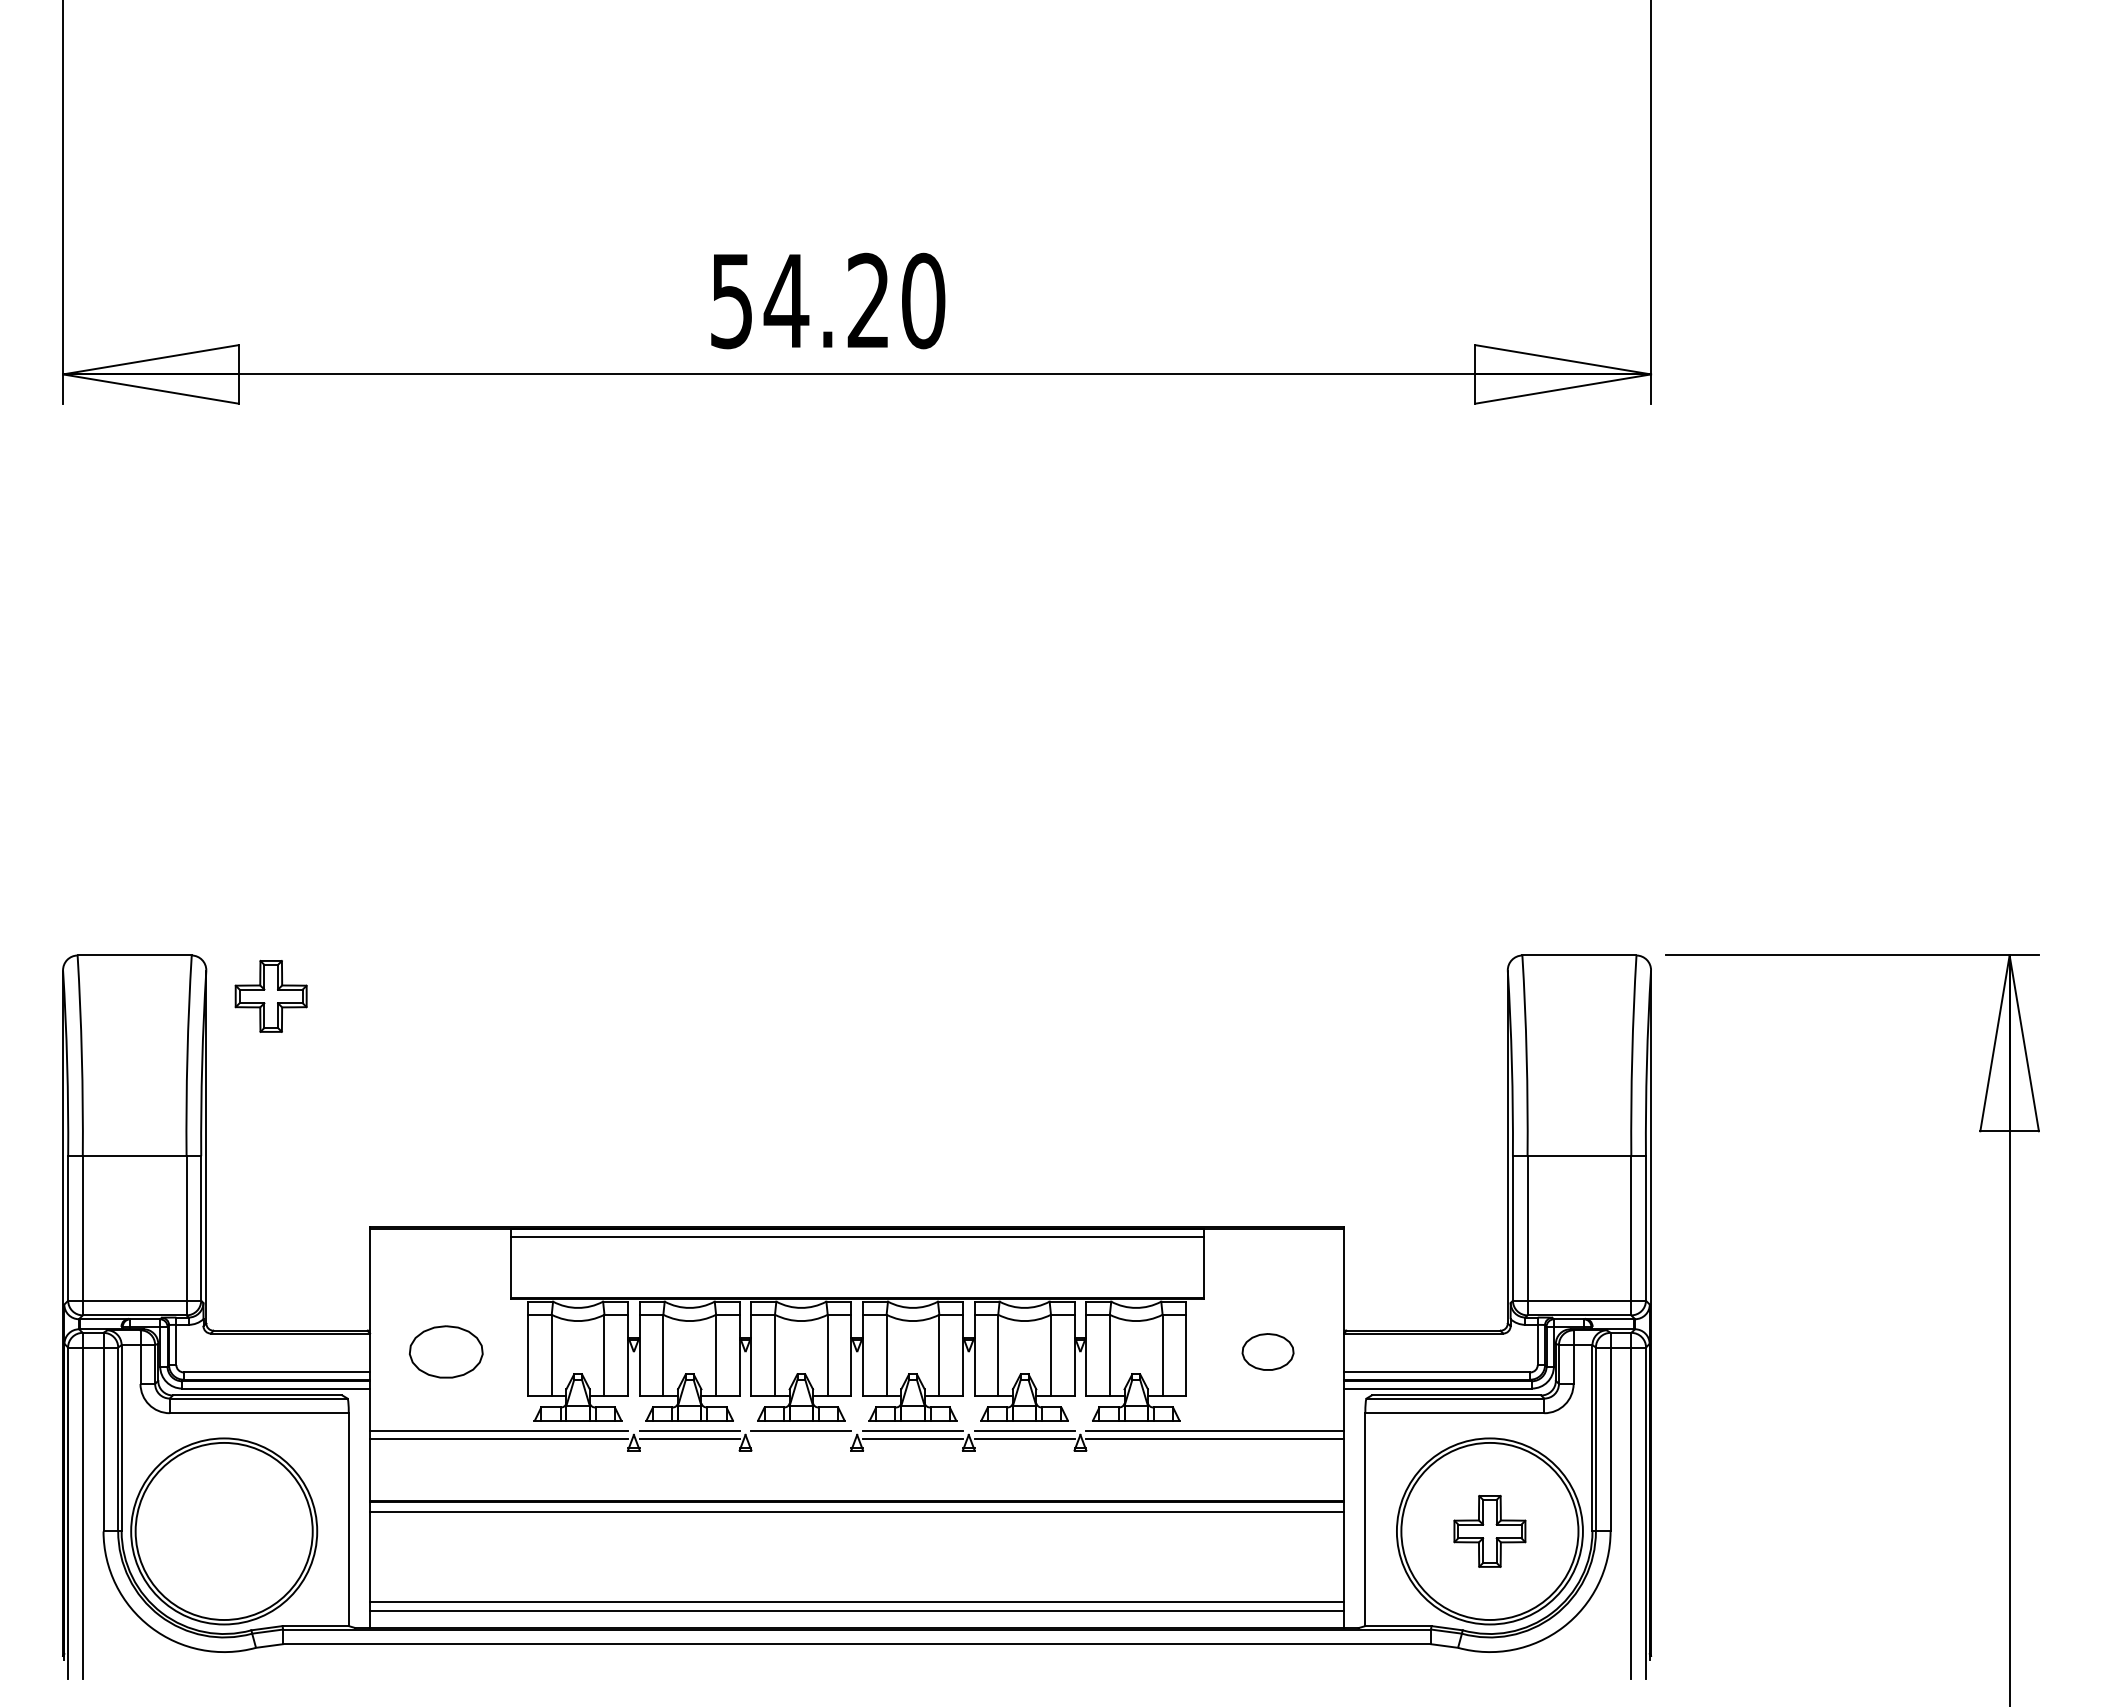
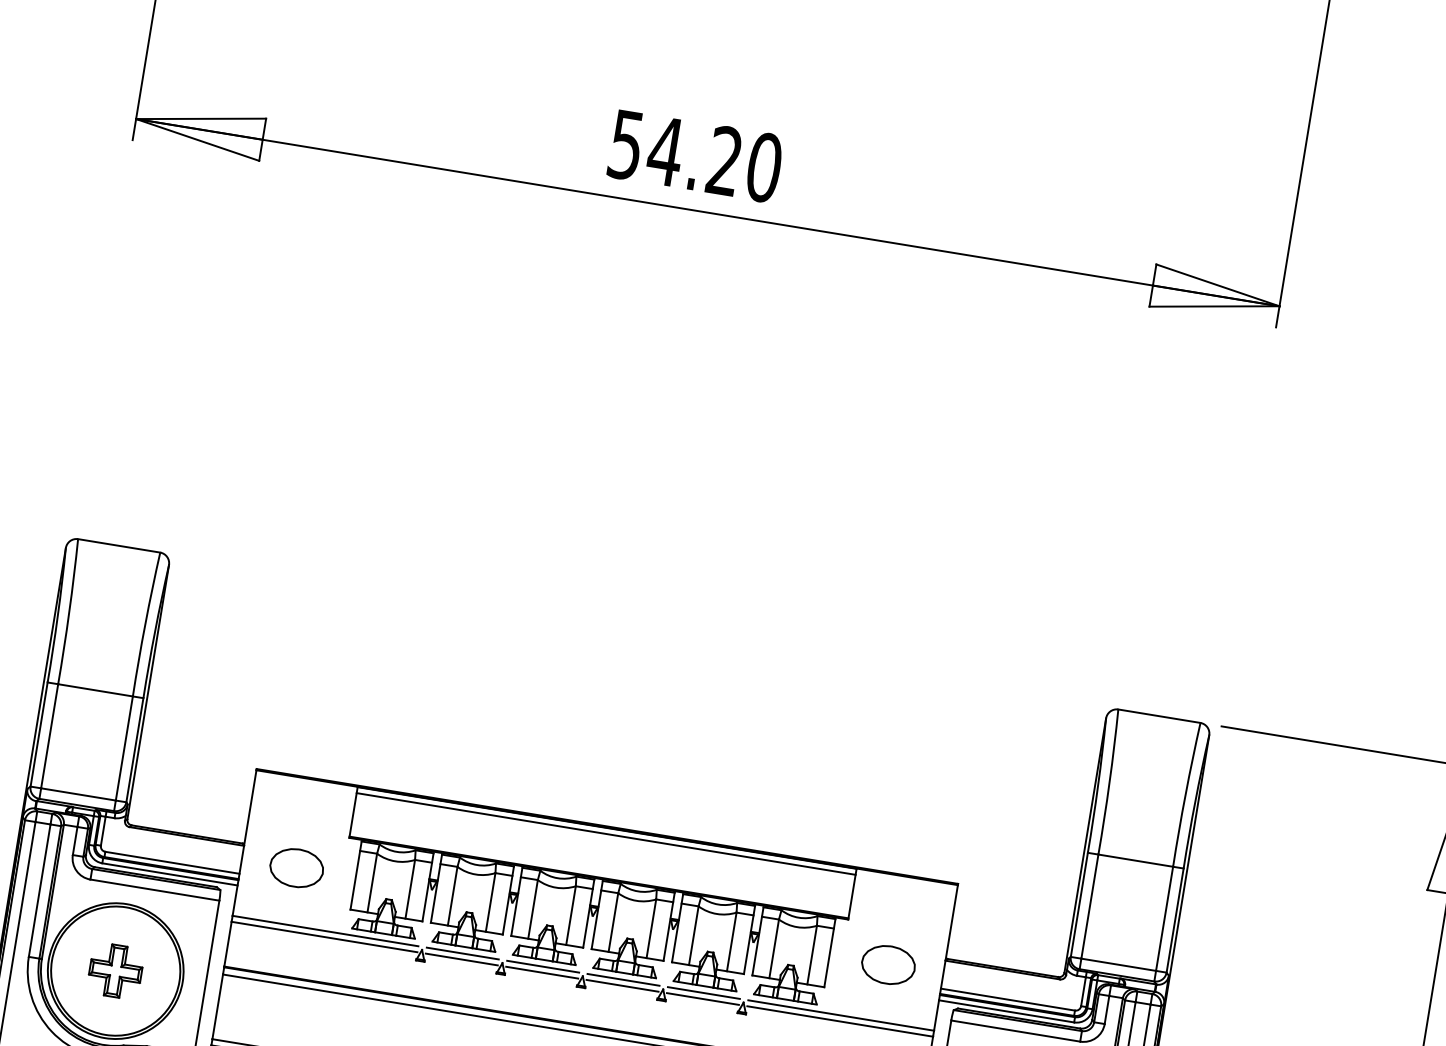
part: (270, 995) -> (115, 970), moved
part: (1267, 1351) -> (888, 964), size x1.43
line: (801, 1439) -> (542, 972), added

